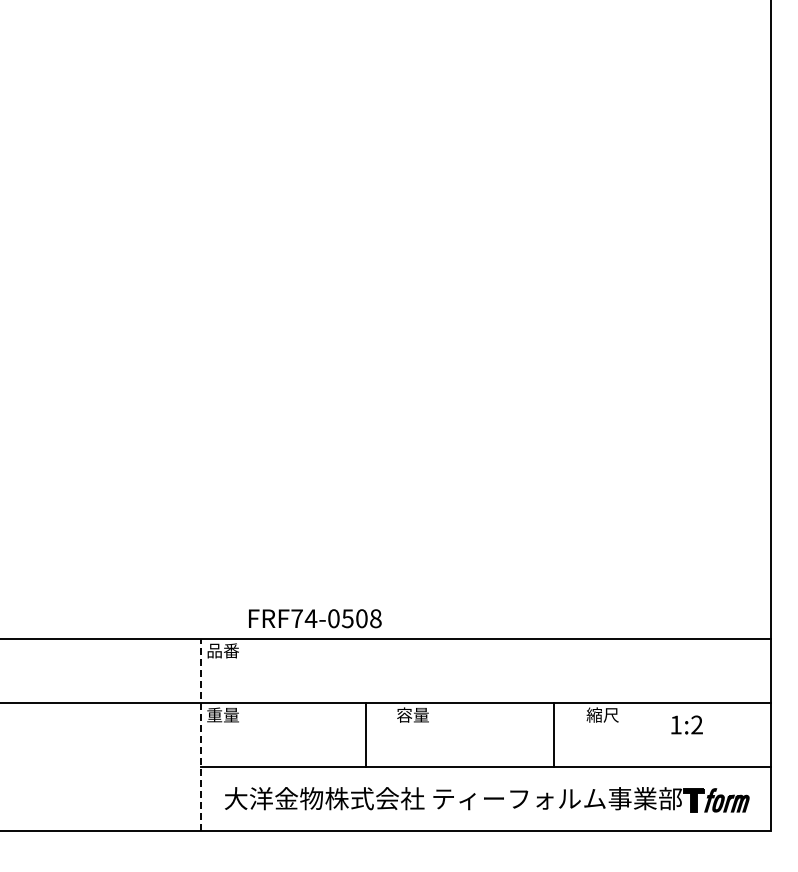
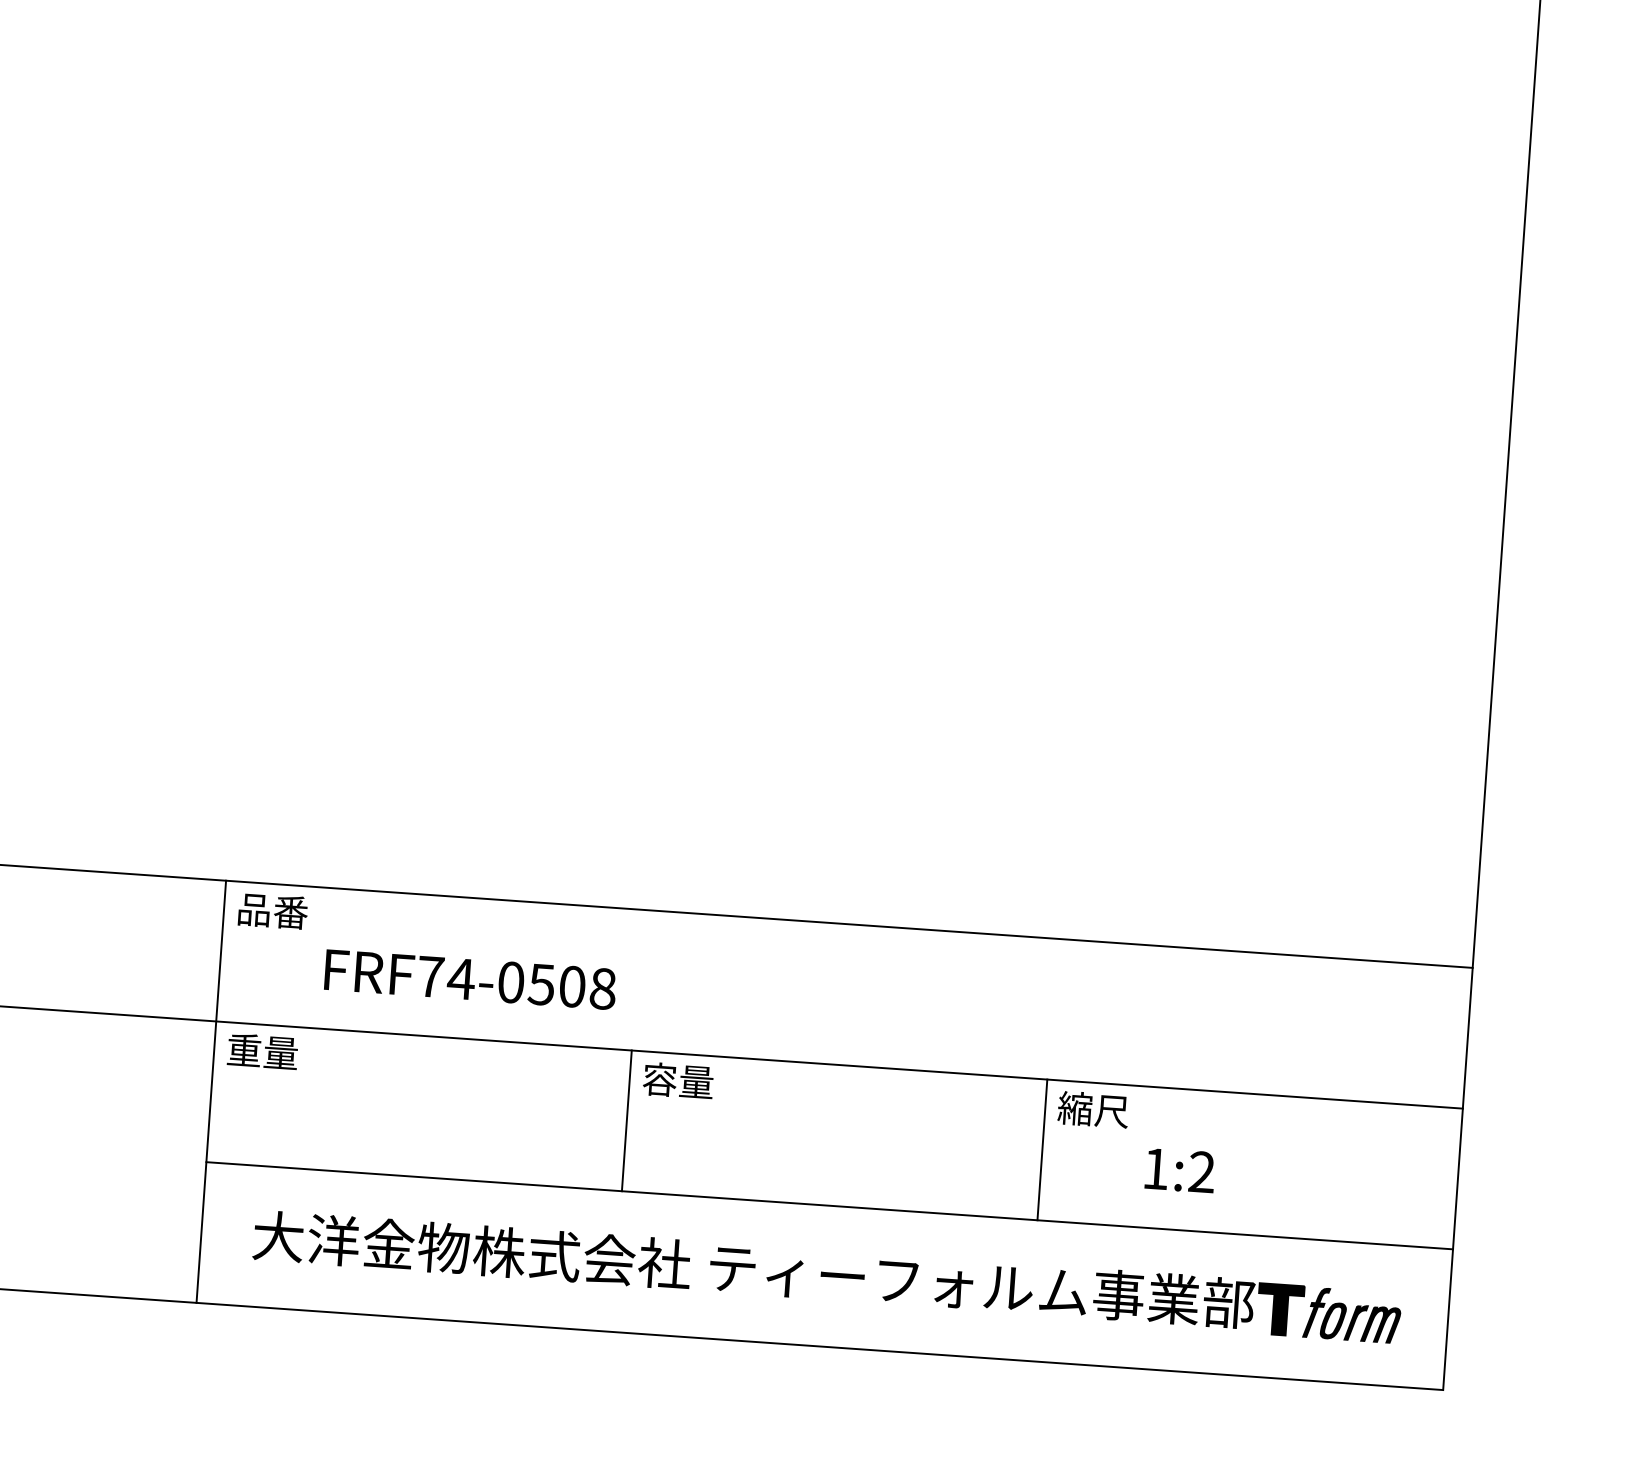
text: (315, 618) -> (471, 979), moved
text: (686, 724) -> (1178, 1169), moved
line: (200, 734) -> (210, 1090), dashed -> solid
line: (365, 734) -> (626, 1119), moved
line: (553, 734) -> (1041, 1148), moved

